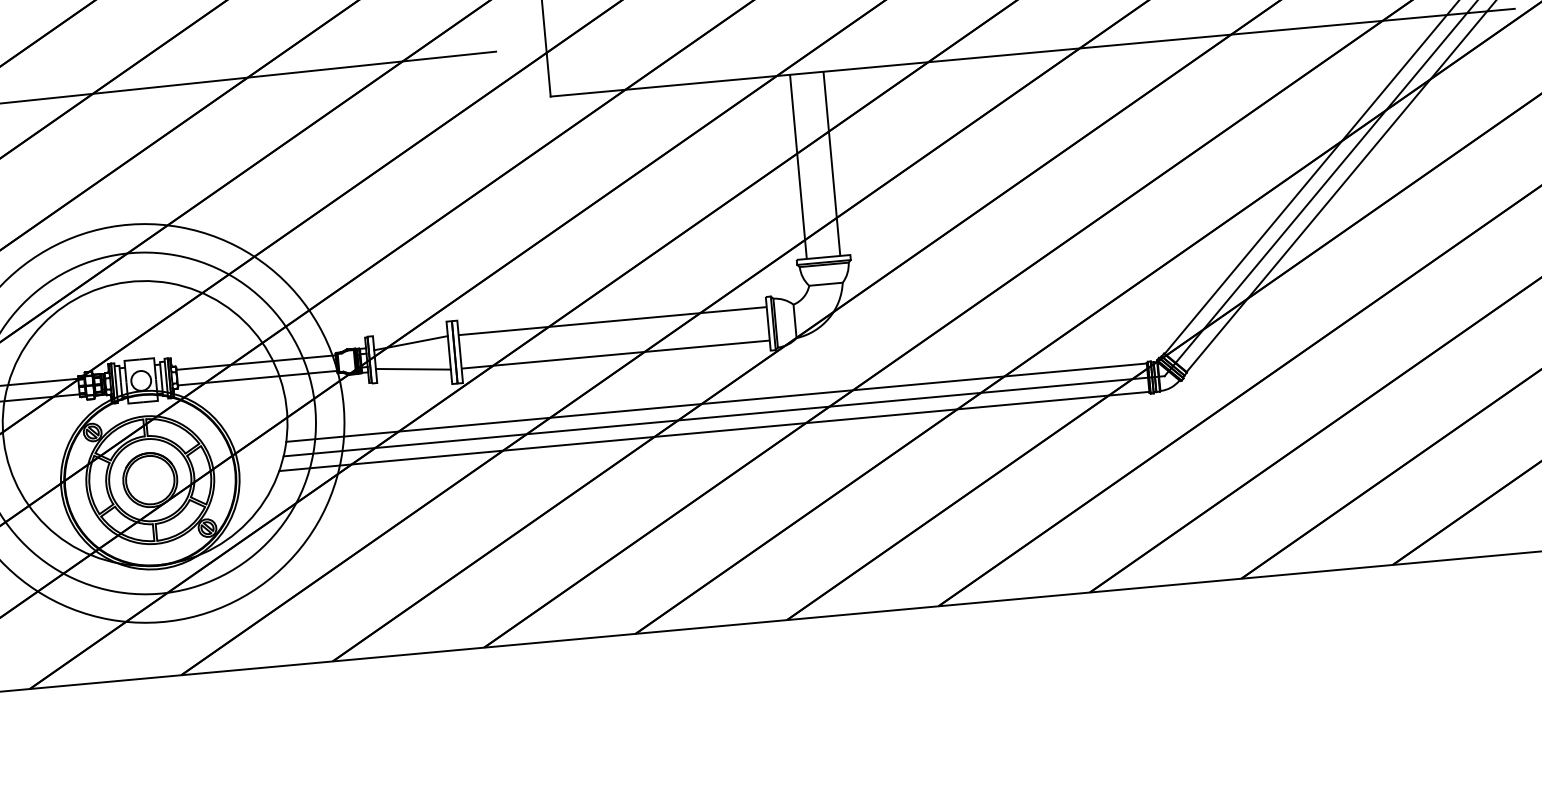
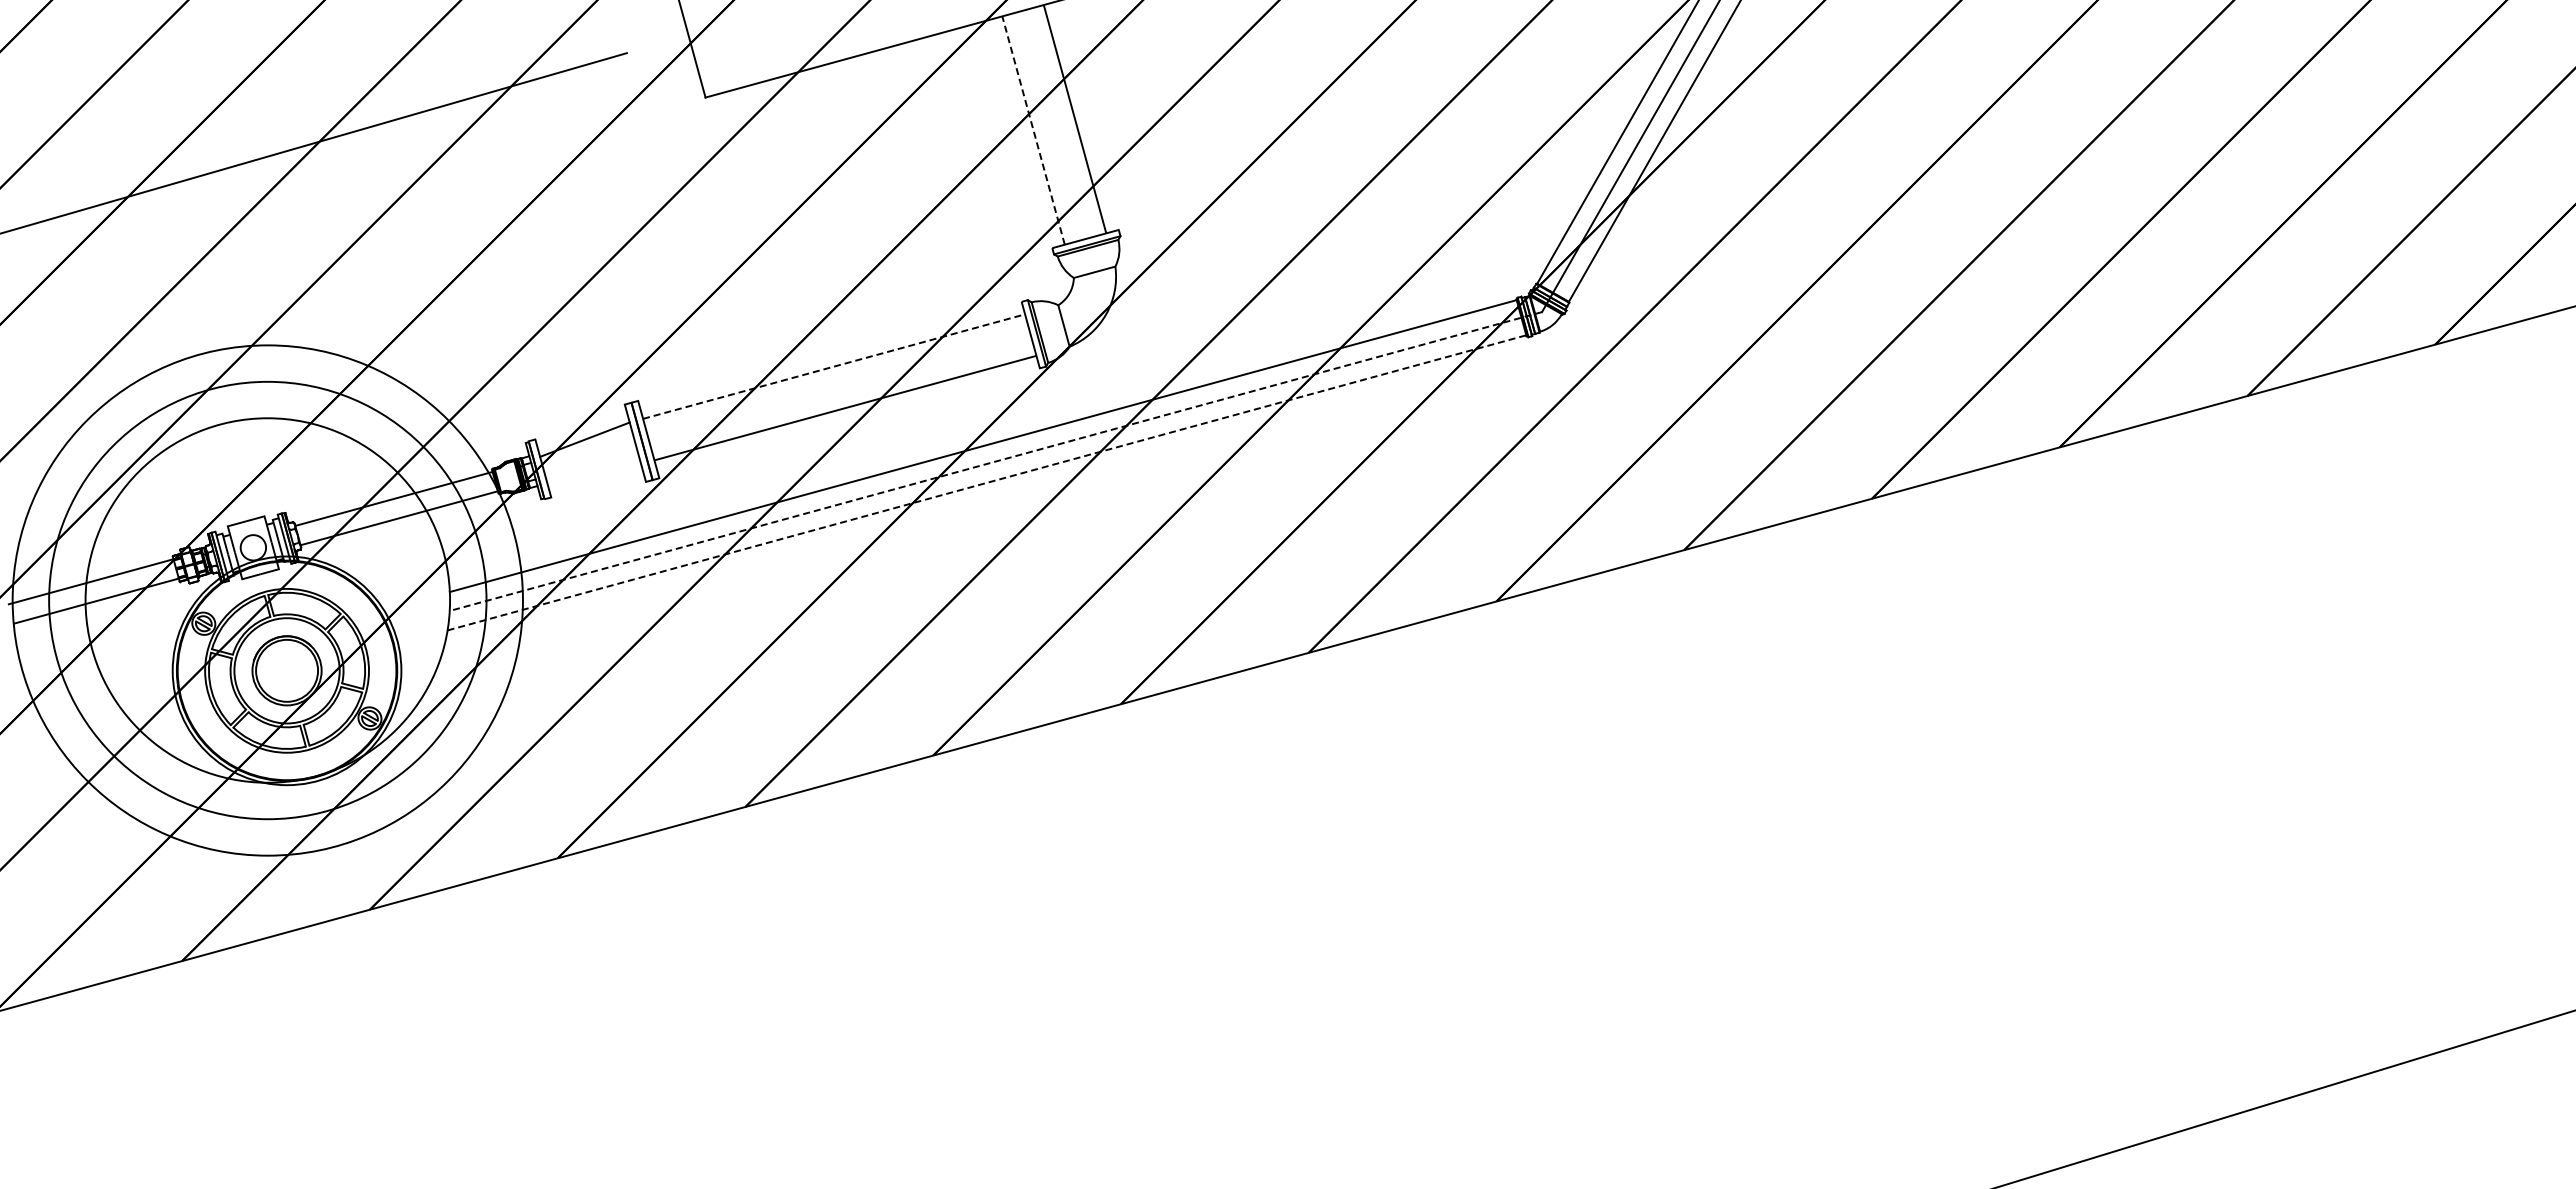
line: (798, 166) -> (1033, 130), solid -> dashed
line: (613, 321) -> (834, 366), solid -> dashed
line: (413, 369) -> (593, 472), removed
line: (723, 416) -> (995, 461), solid -> dashed
line: (714, 431) -> (987, 482), solid -> dashed

